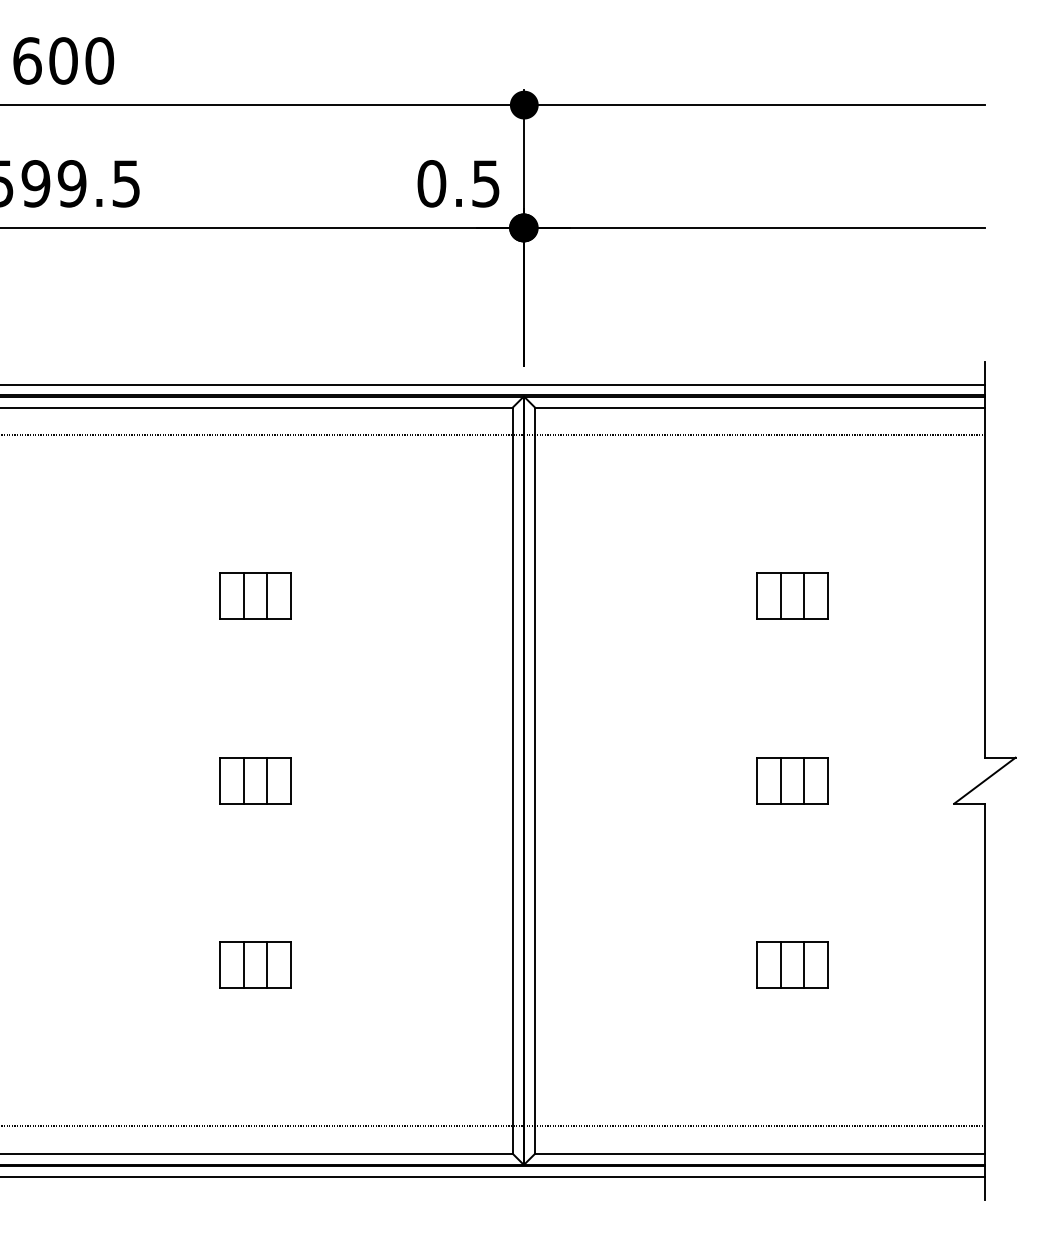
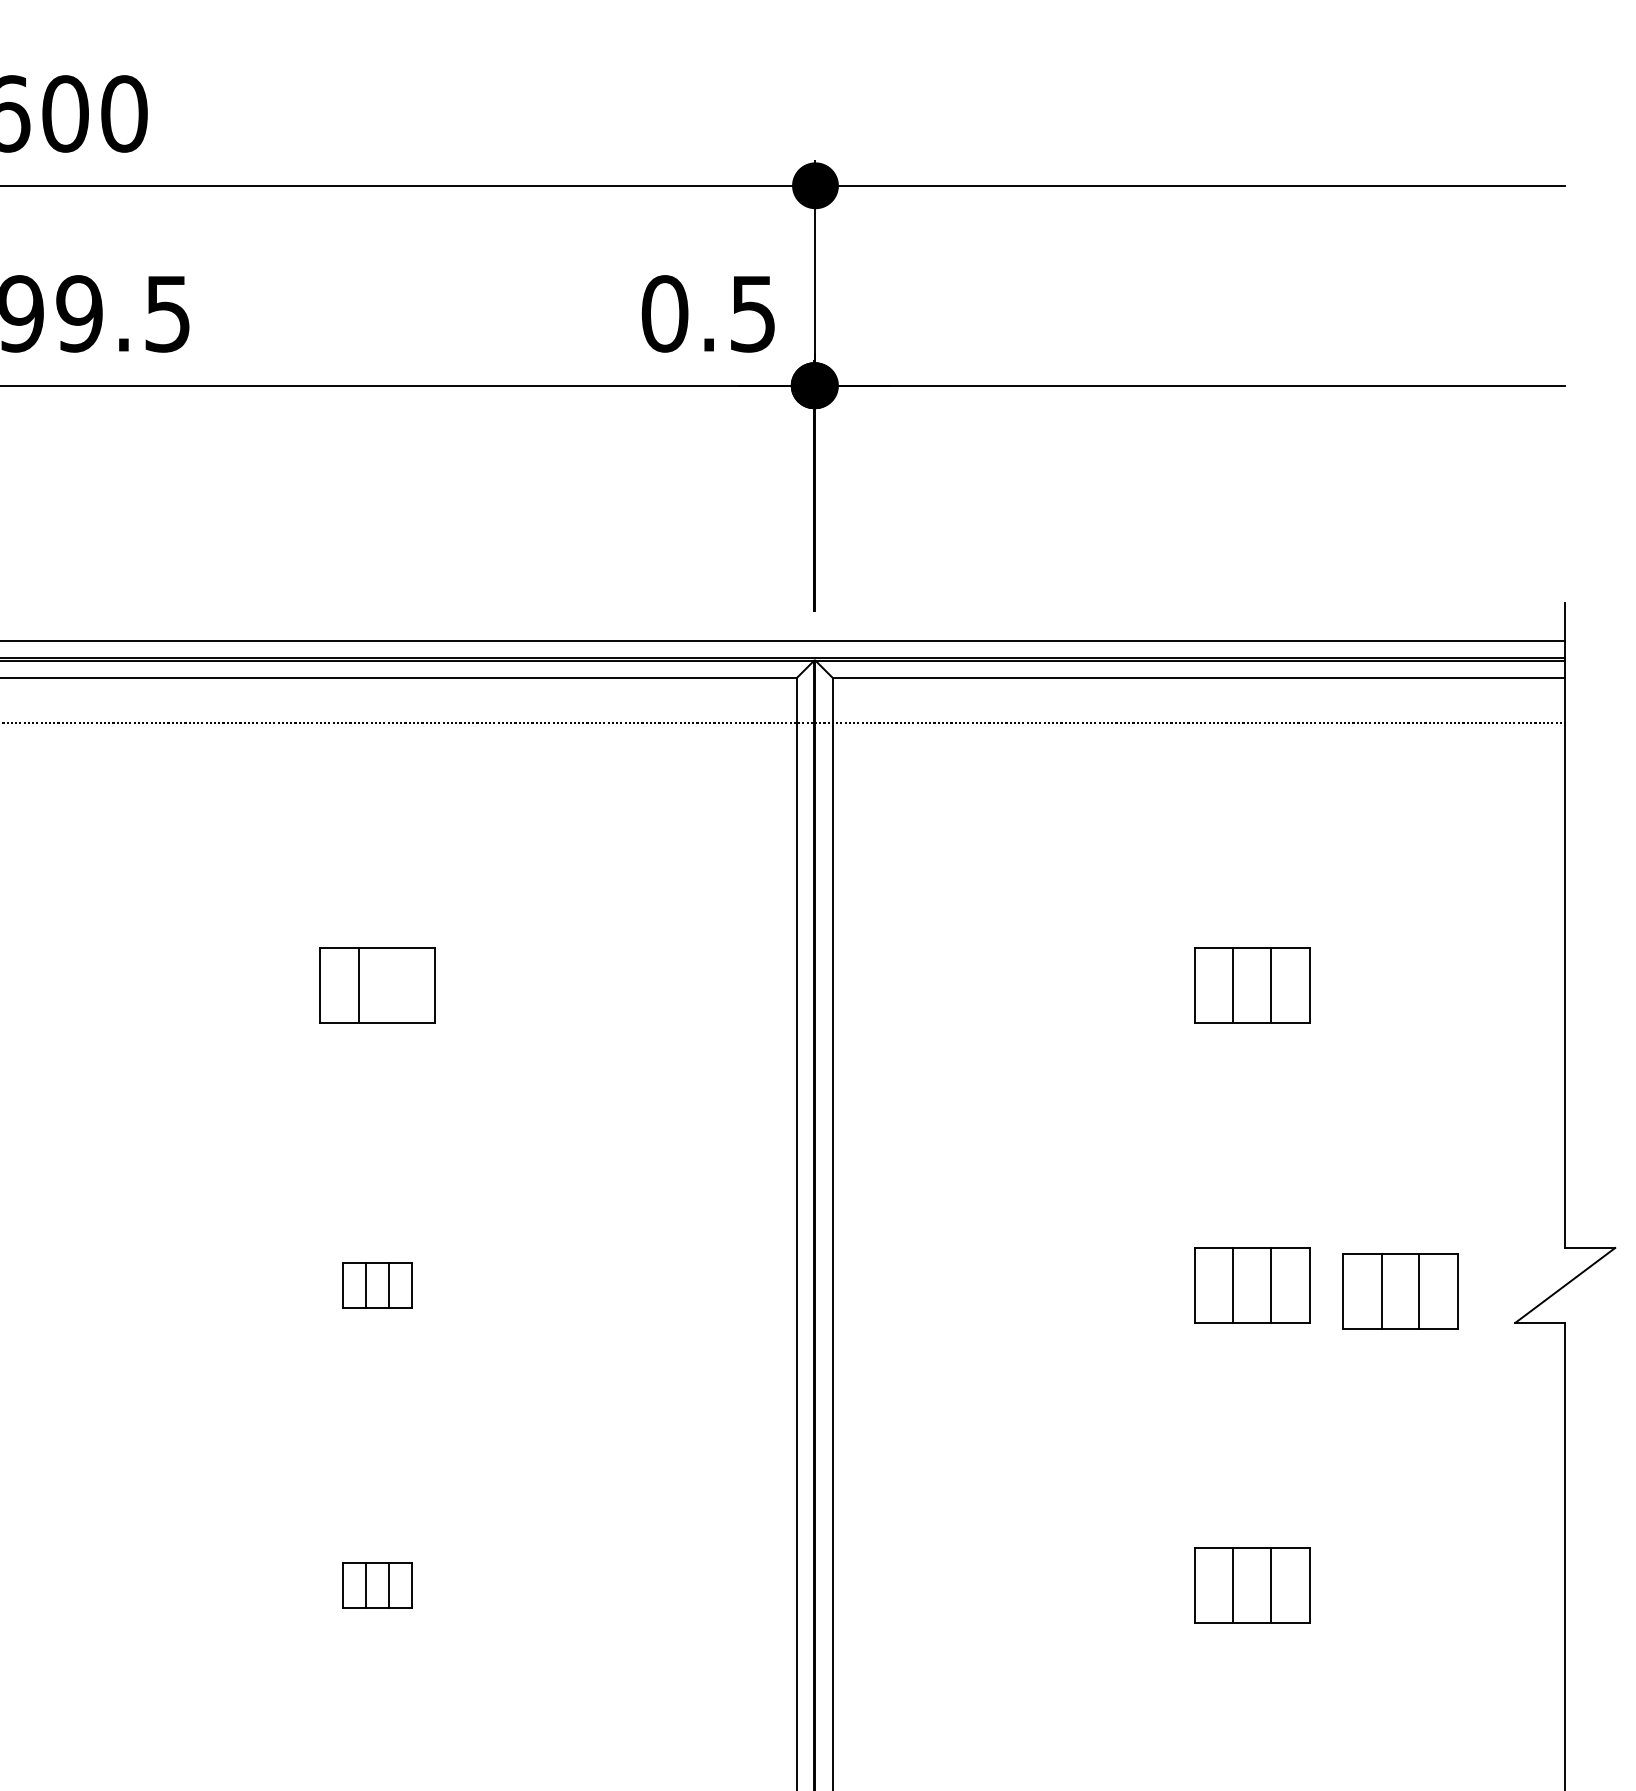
line: (266, 596) -> (395, 985), removed
part: (255, 780) -> (377, 1285), size x0.6
part: (883, 784) -> (1400, 1291), added
part: (255, 964) -> (377, 1584), size x0.6

